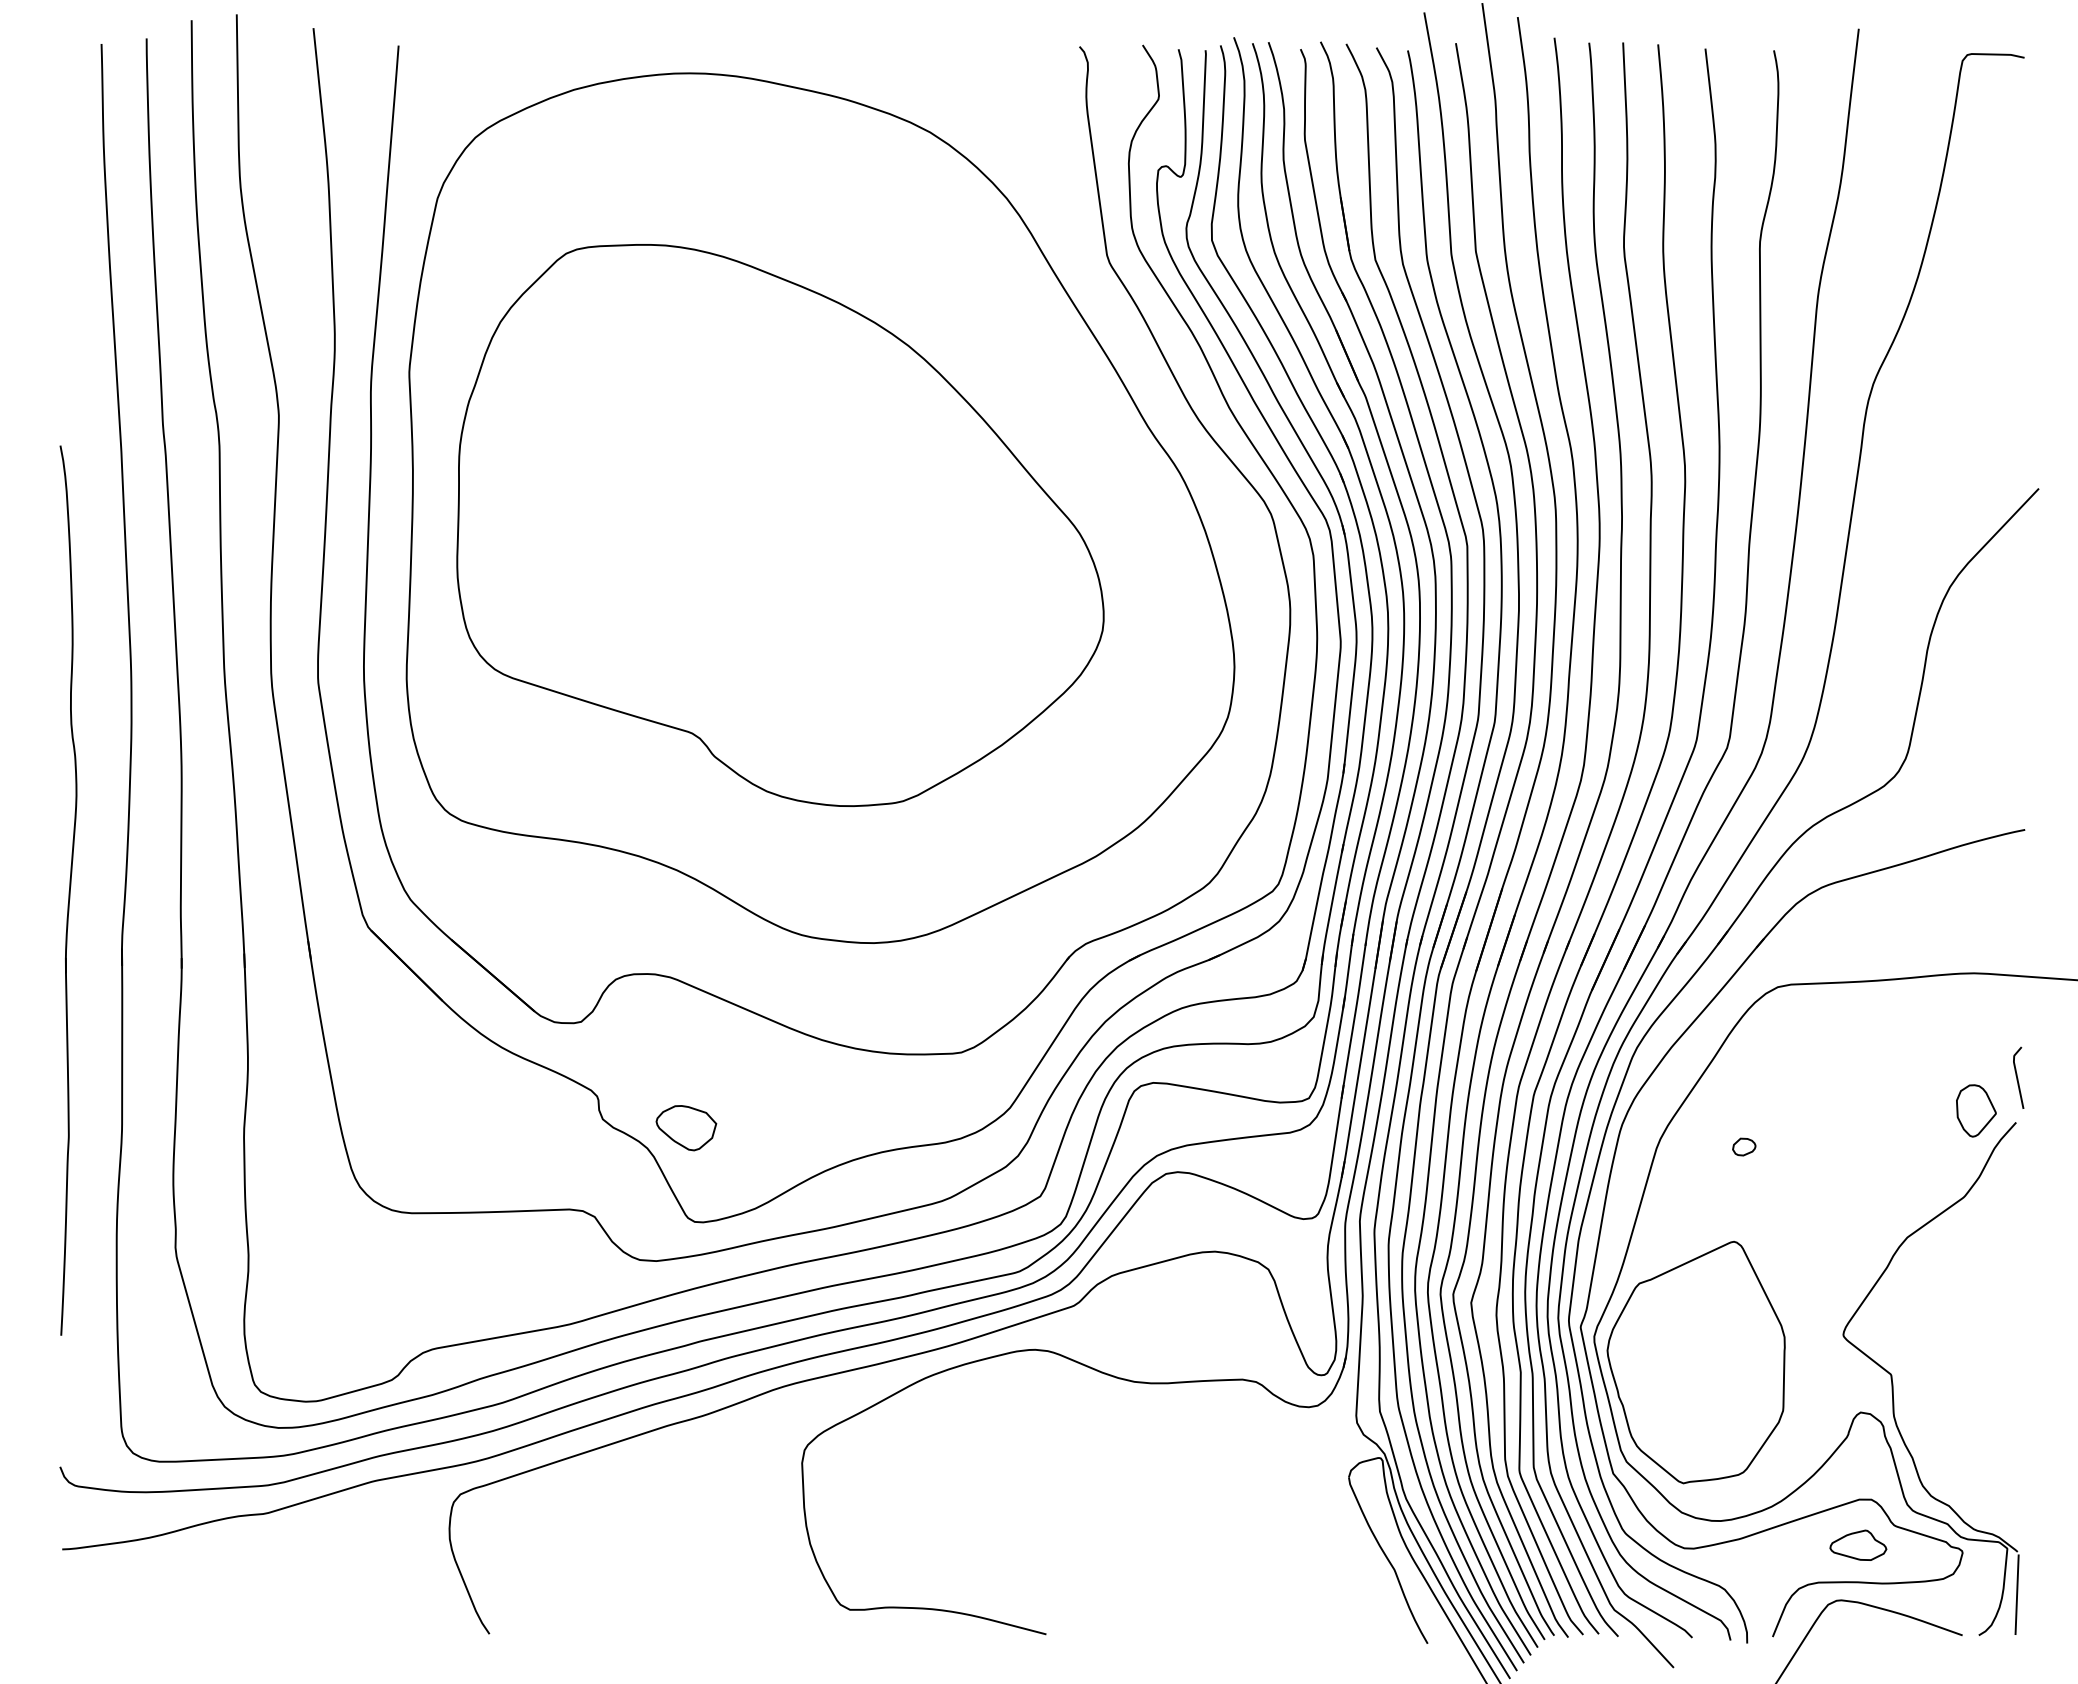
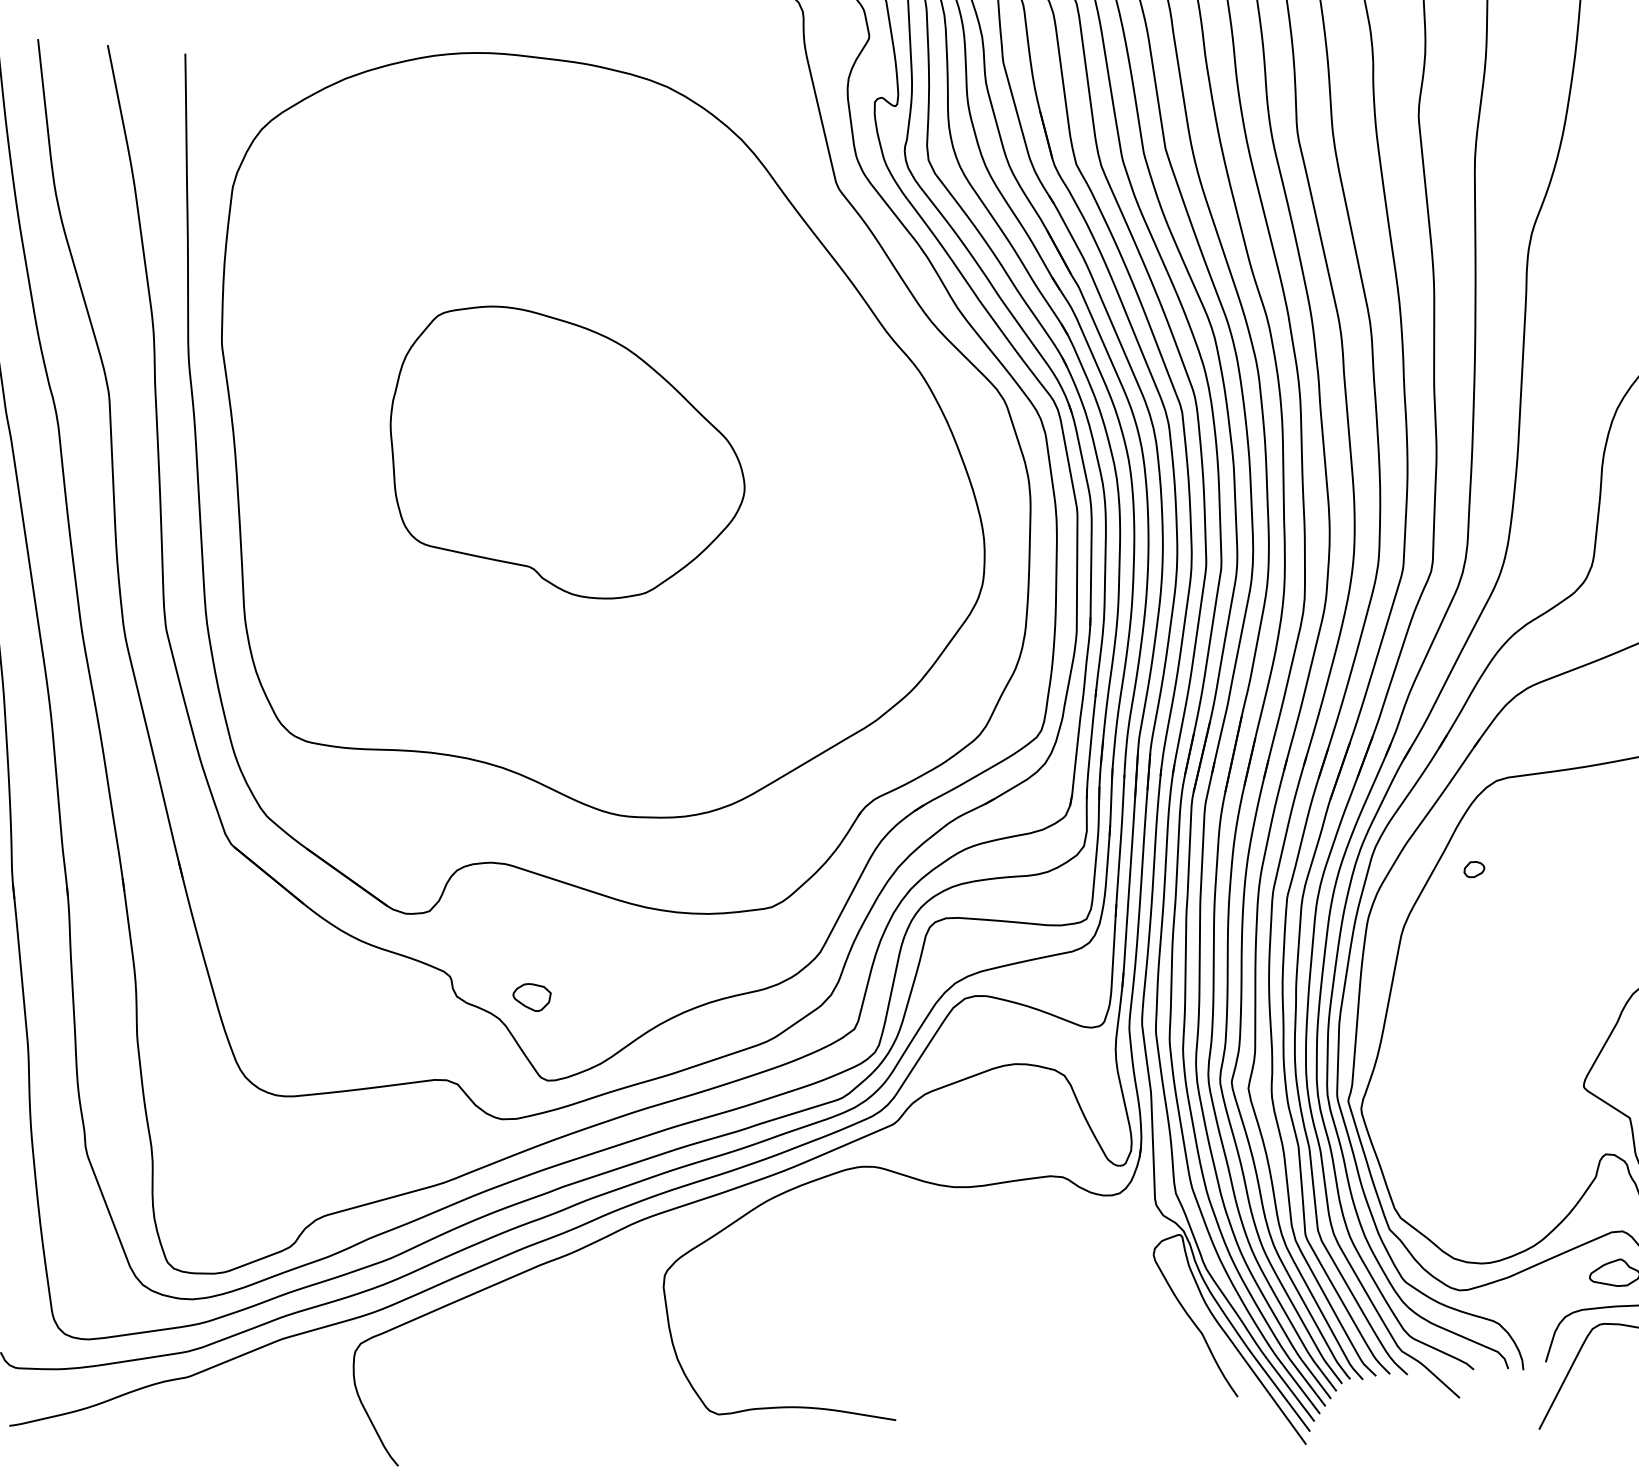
part: (780, 525) -> (566, 450), size x0.6
part: (686, 1128) -> (532, 997), size x0.7
part: (1744, 1146) -> (1474, 868), moved
part: (1695, 1362) -> (1453, 1123), removed

